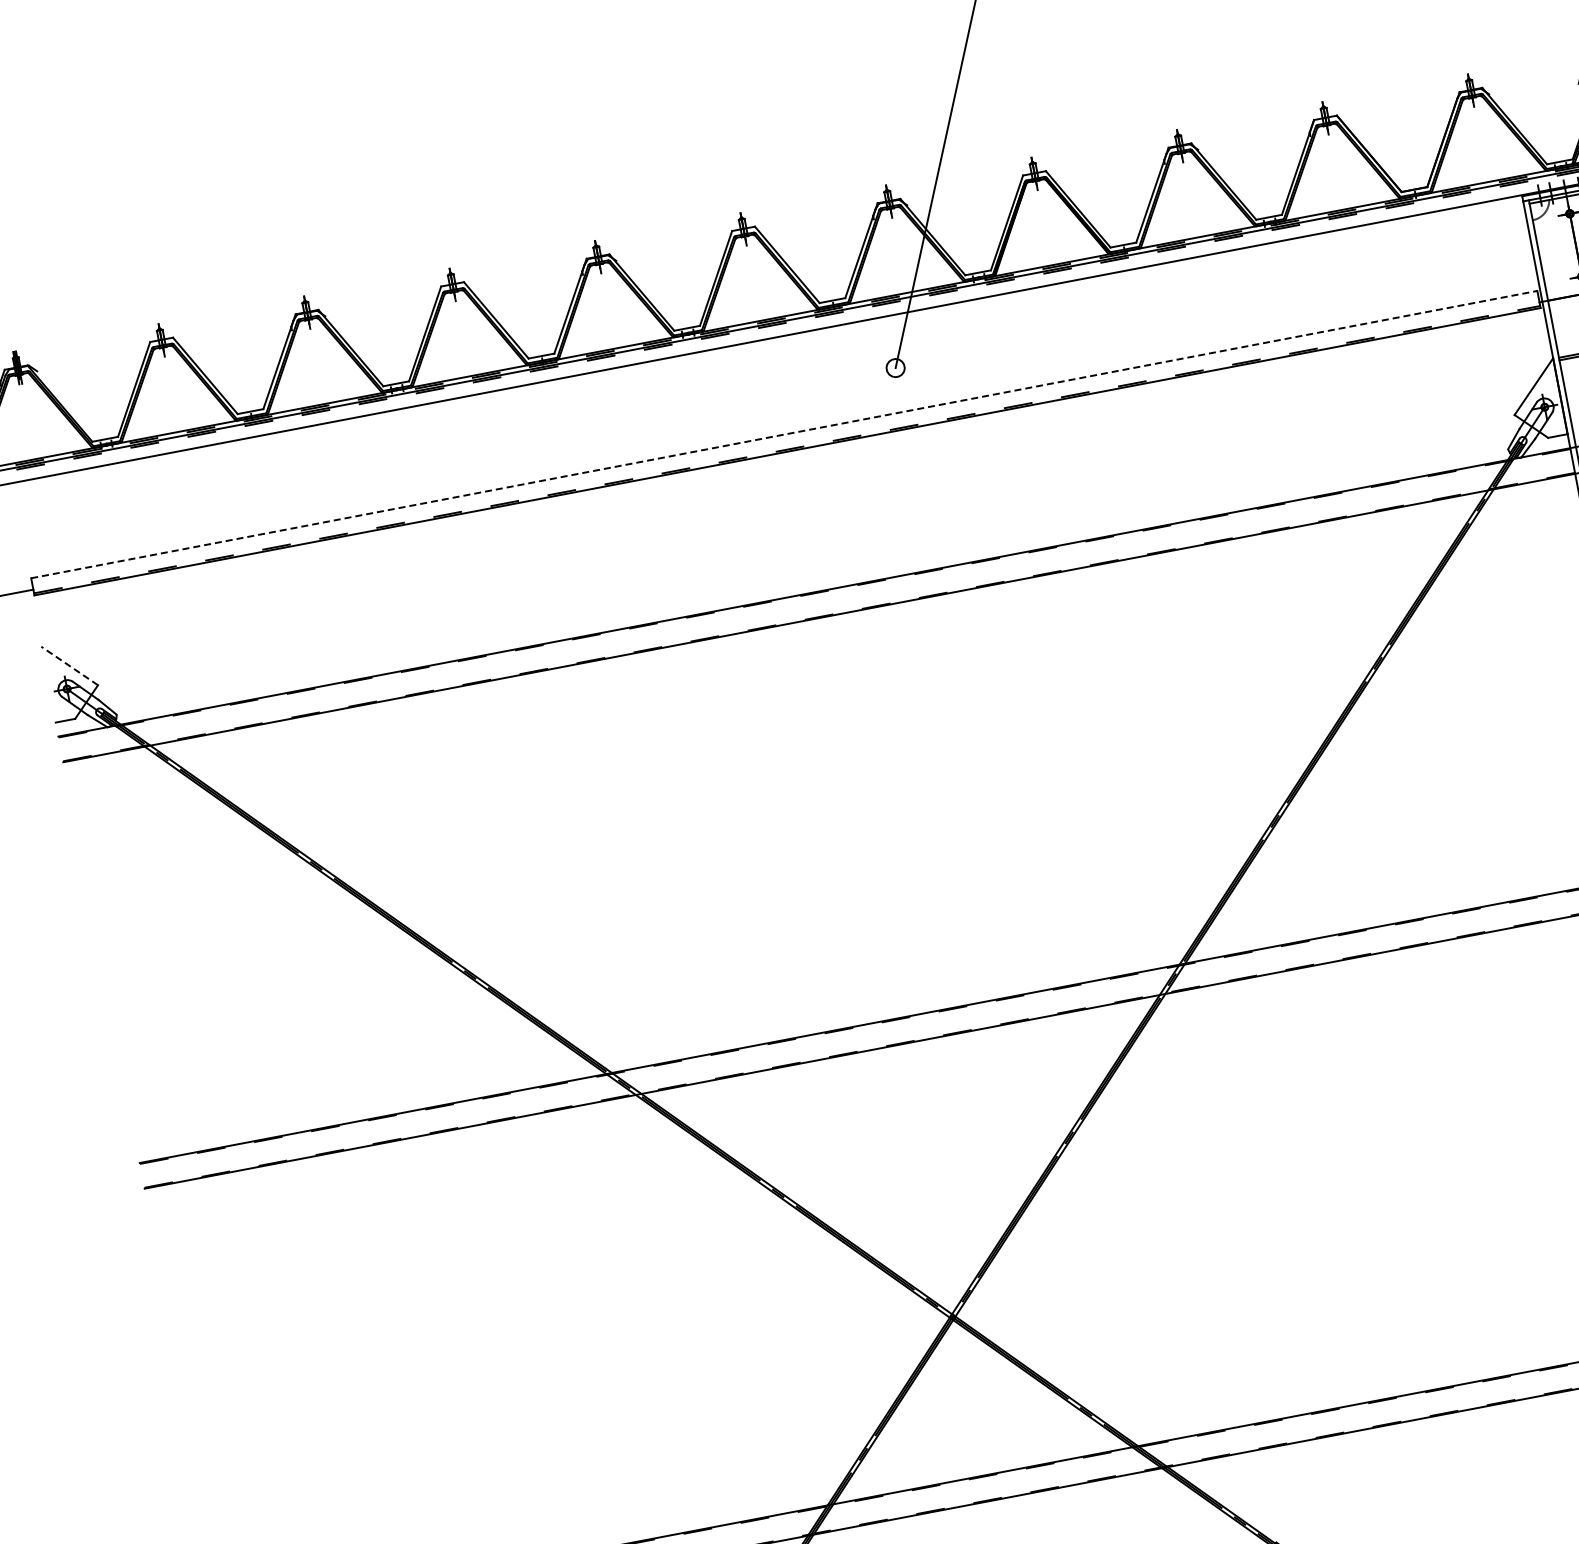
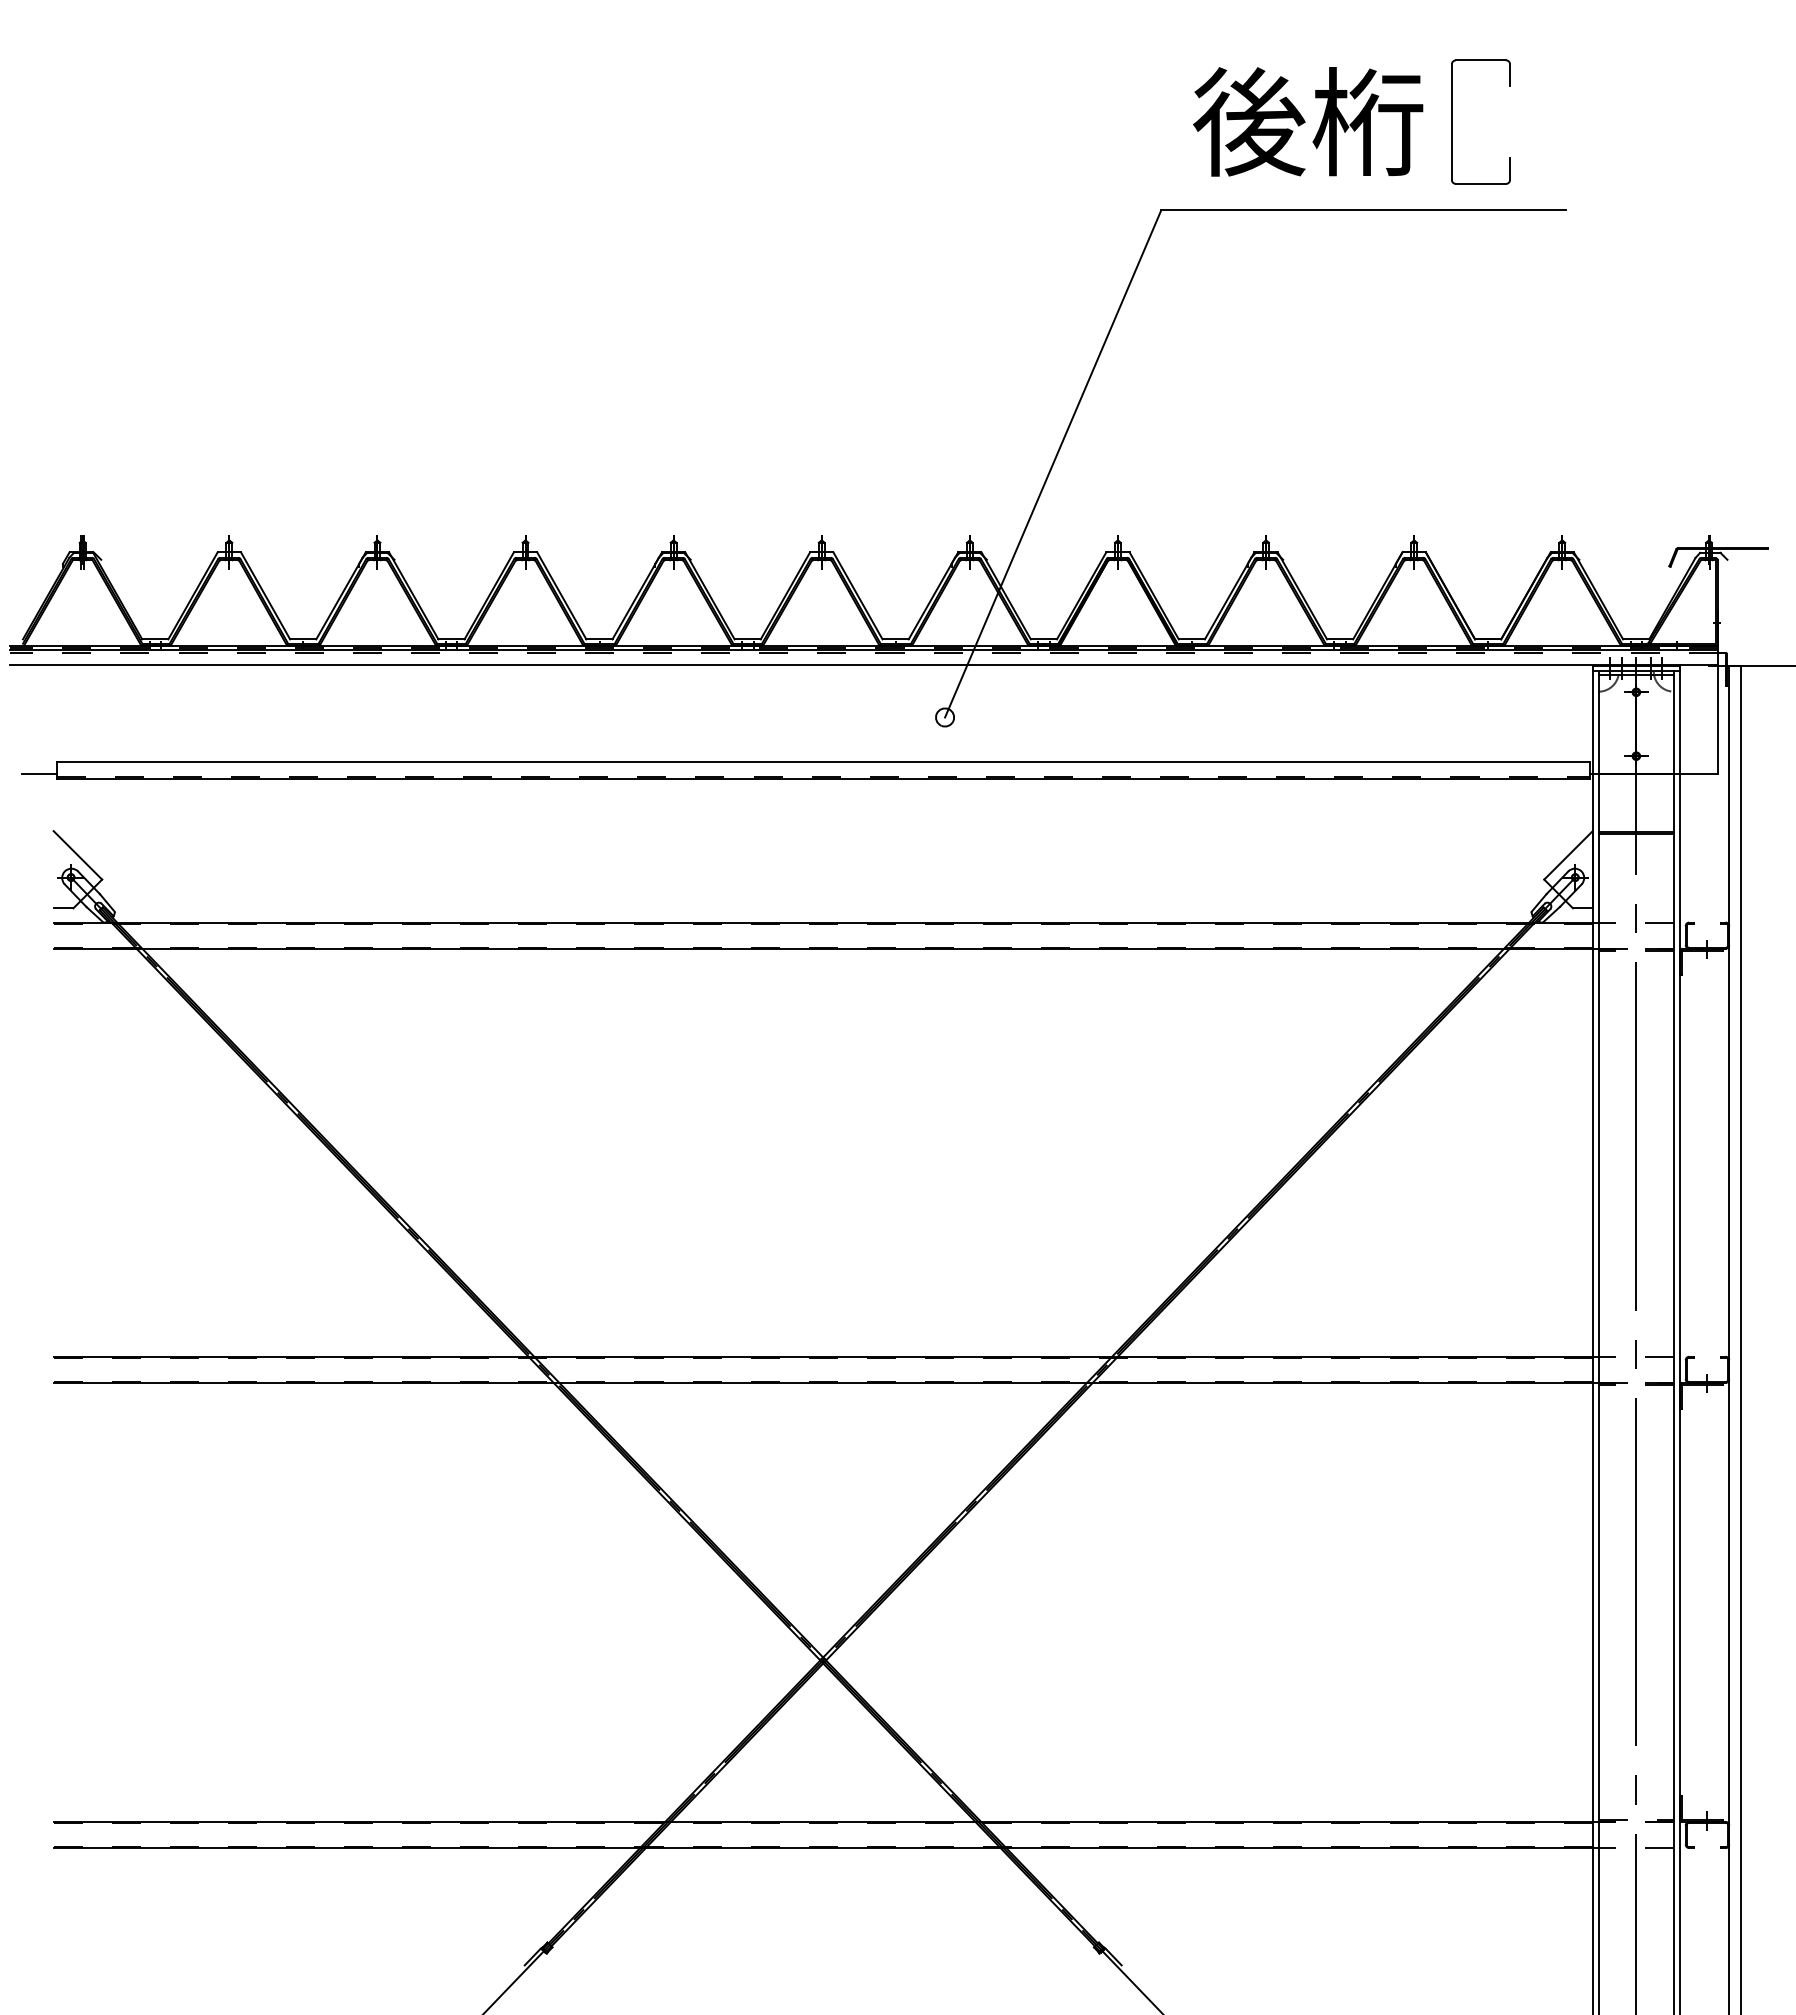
line: (784, 434) -> (823, 761), dashed -> solid
line: (69, 666) -> (77, 855), dashed -> solid

